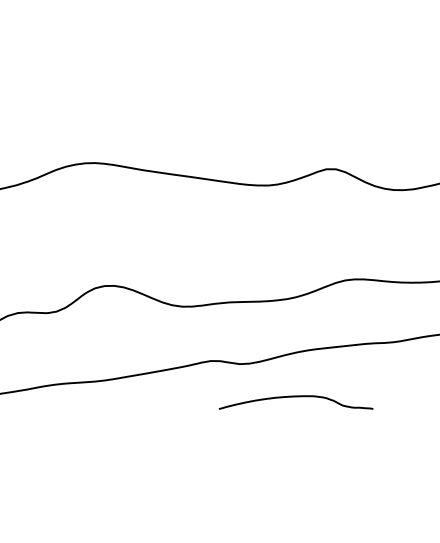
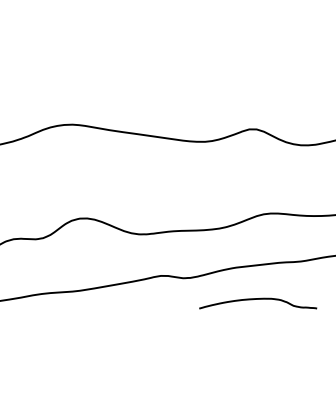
curve: (296, 397) -> (258, 299), moved

